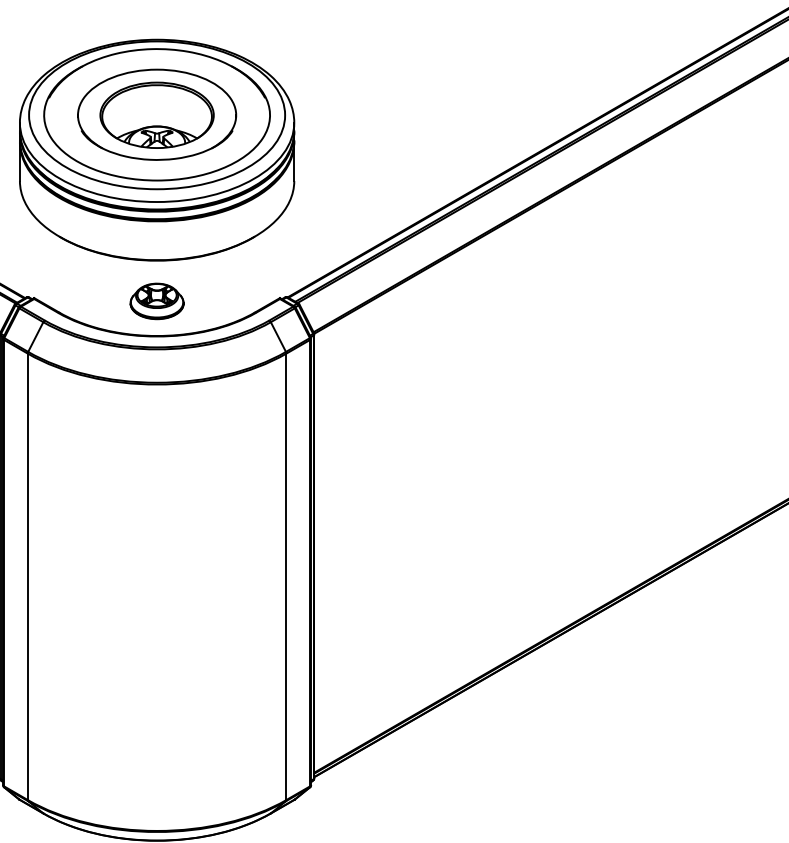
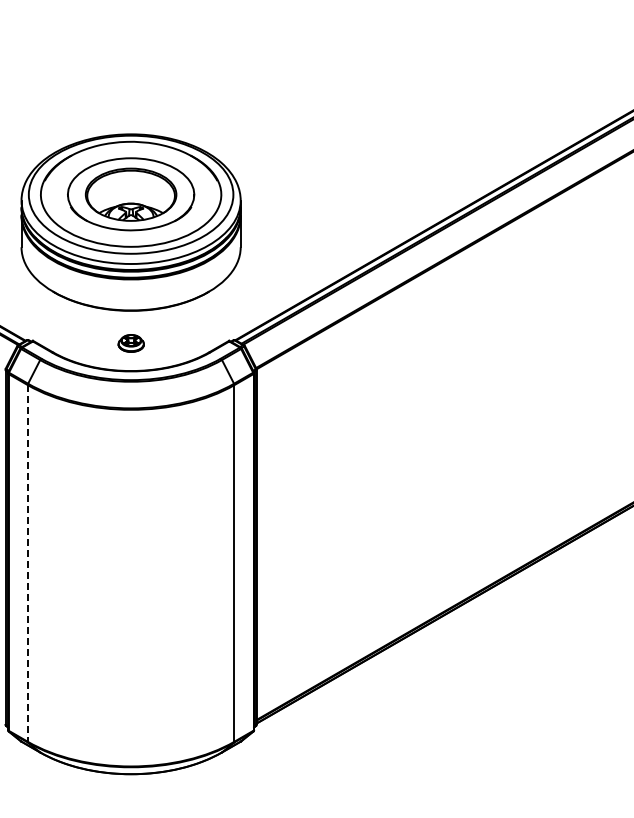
part: (157, 301) -> (131, 343), size x0.6
line: (27, 576) -> (27, 563), solid -> dashed

